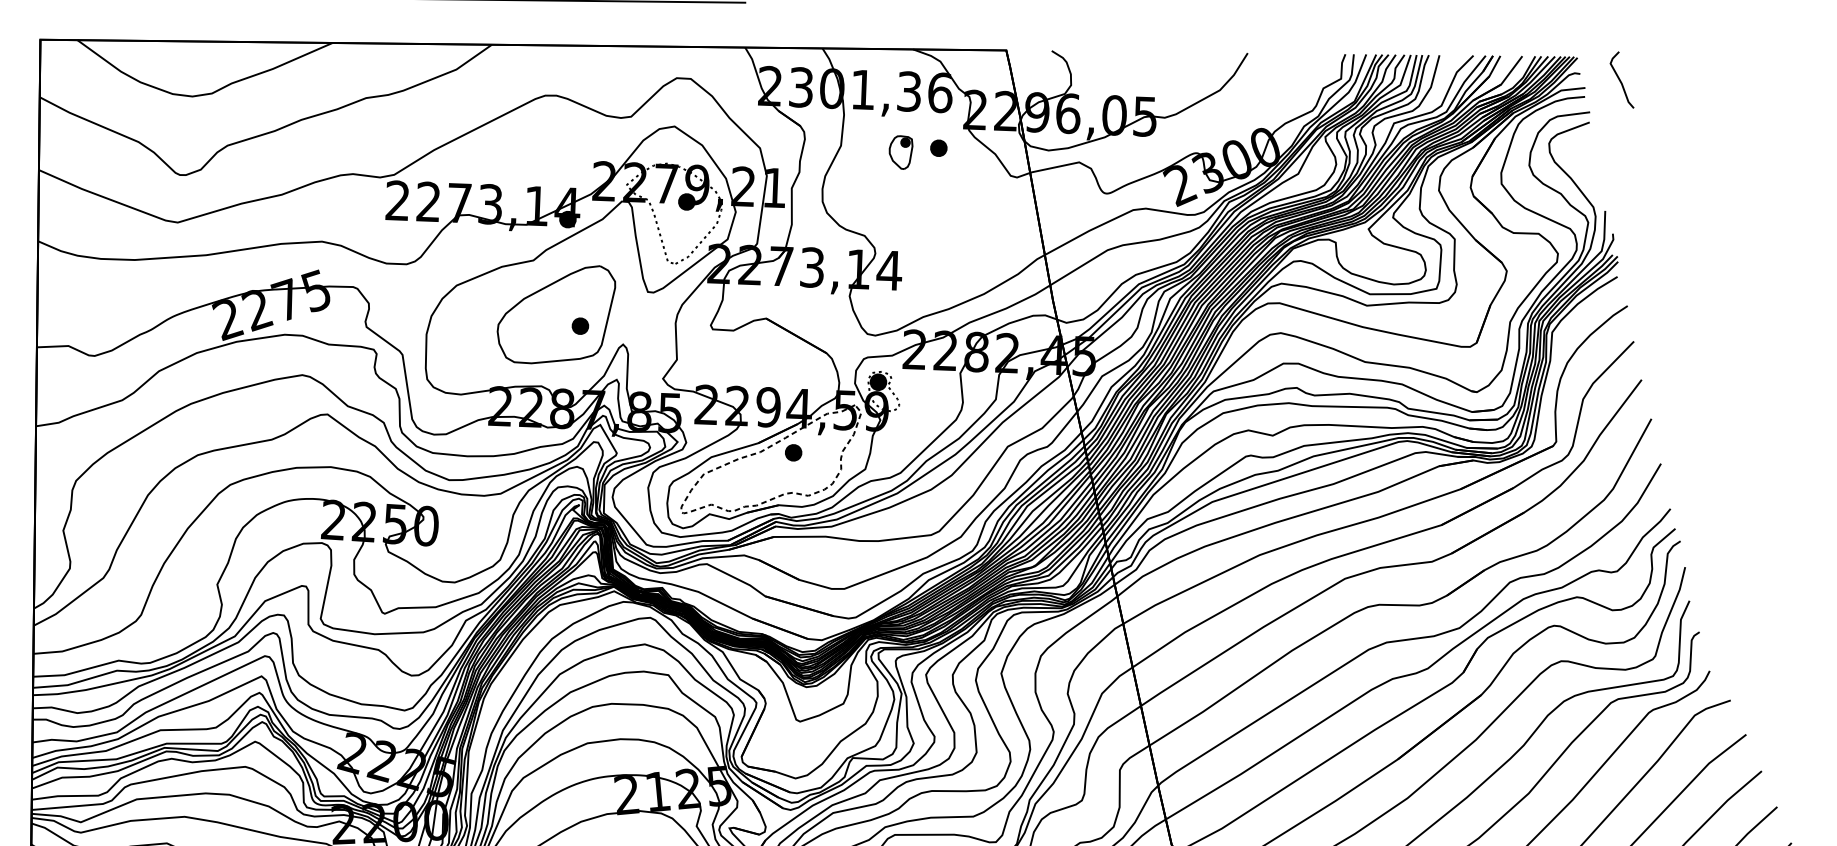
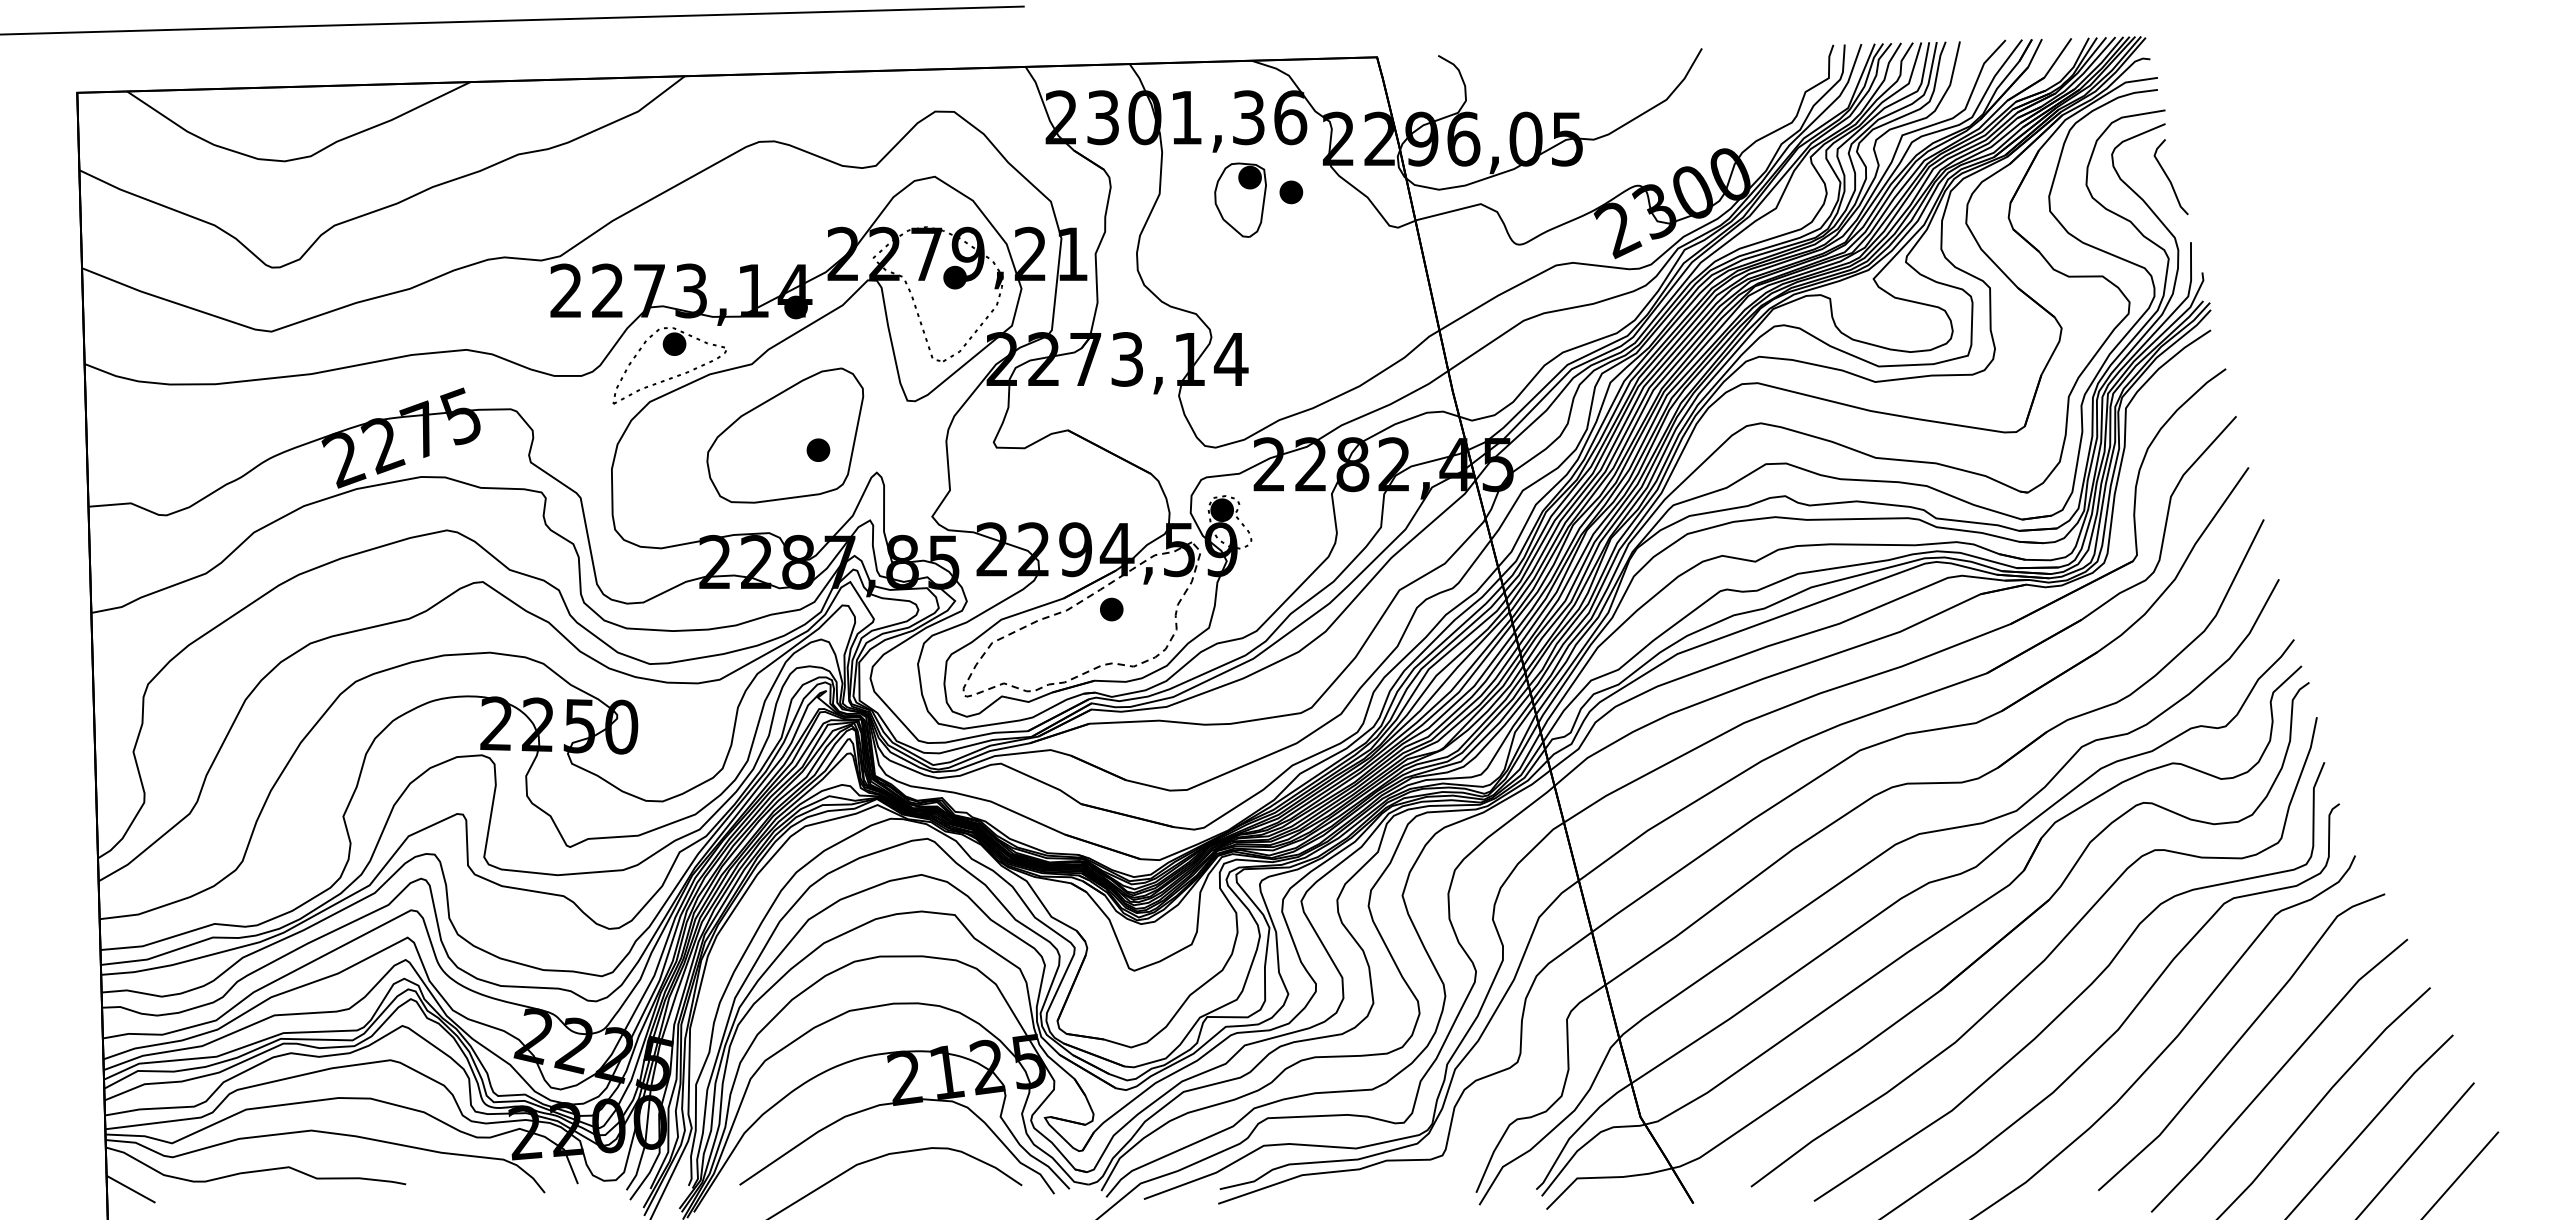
curve: (1621, 80) -> (2169, 178), moved
part: (900, 152) -> (1240, 199), size x1.67
part: (473, 251) -> (670, 355), added

